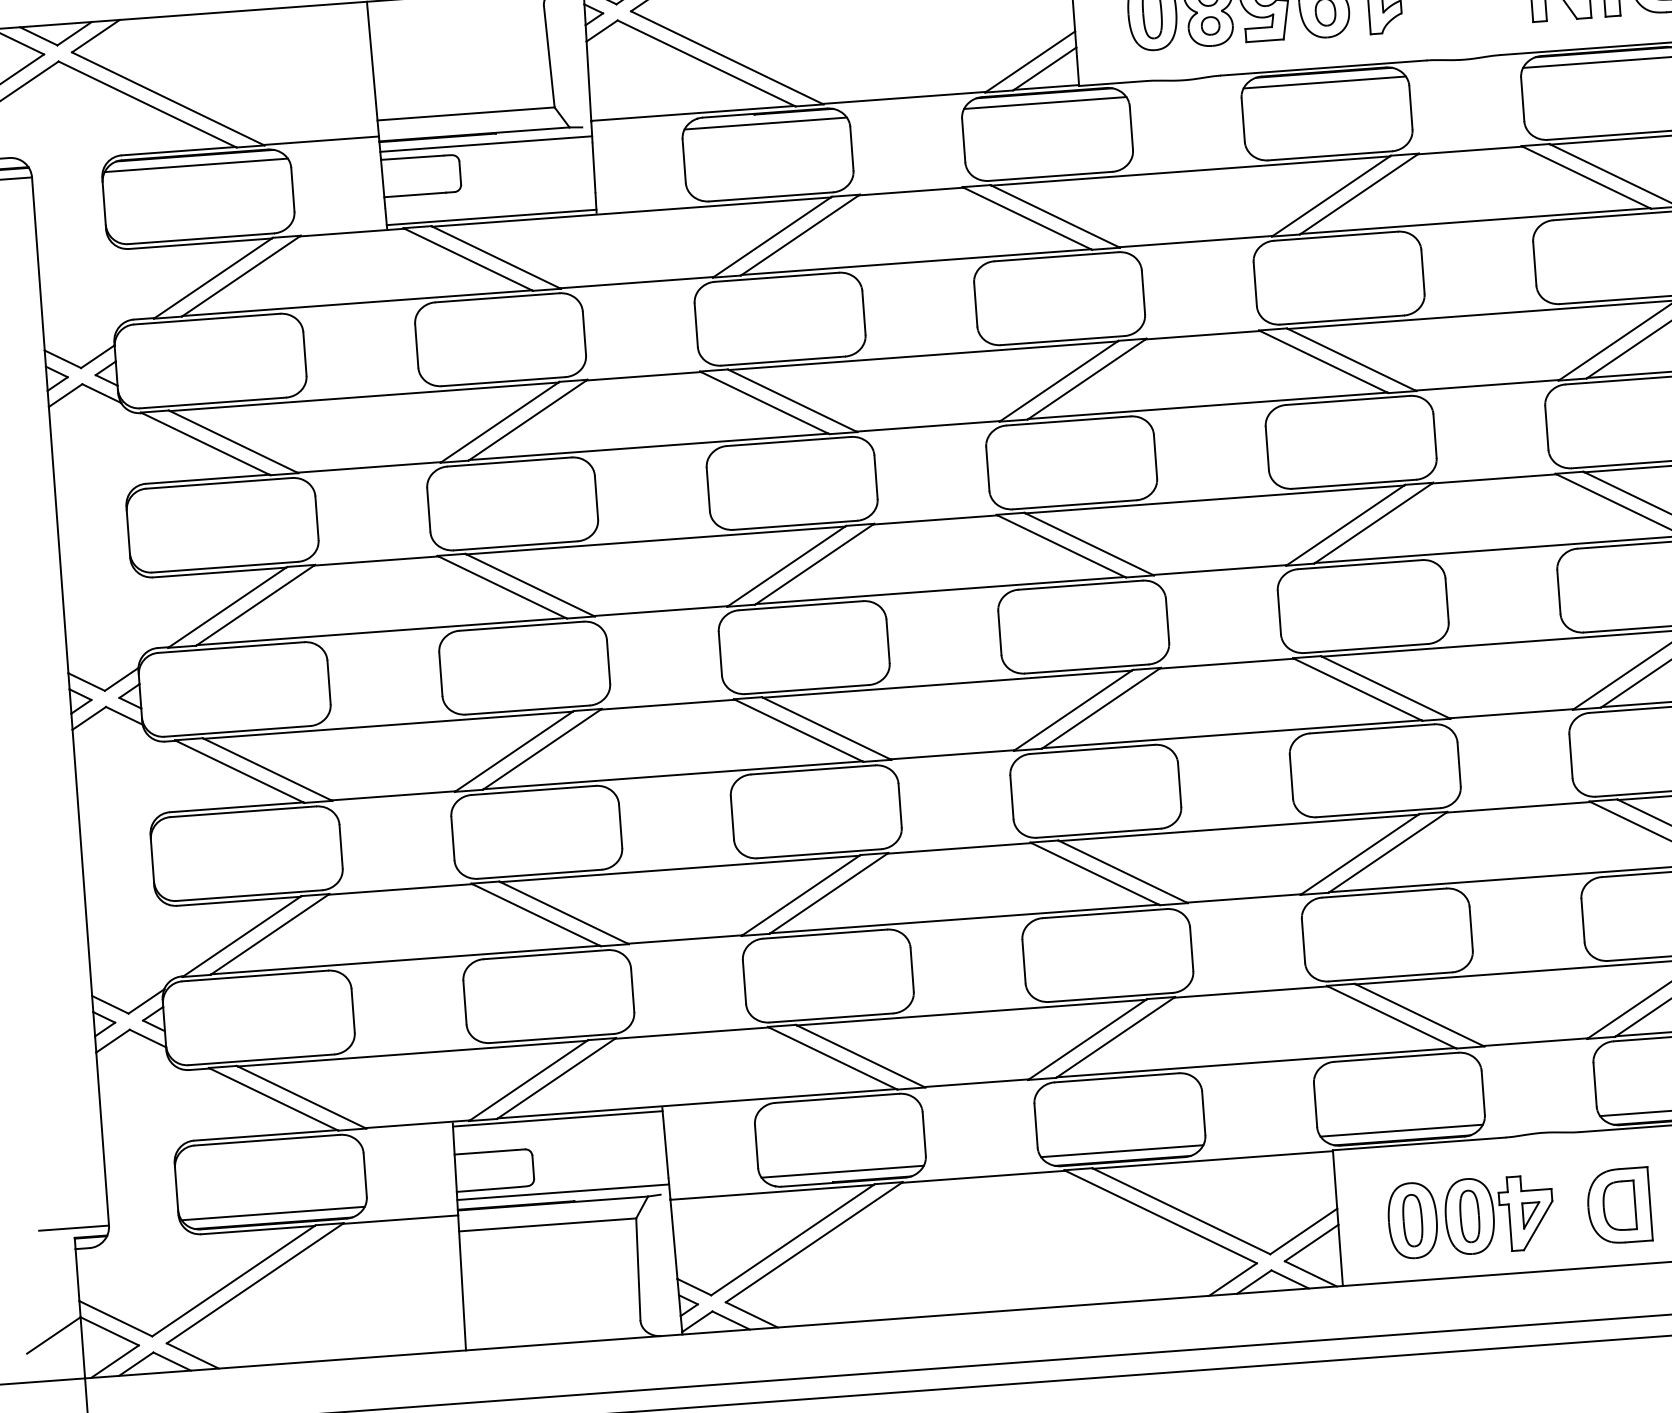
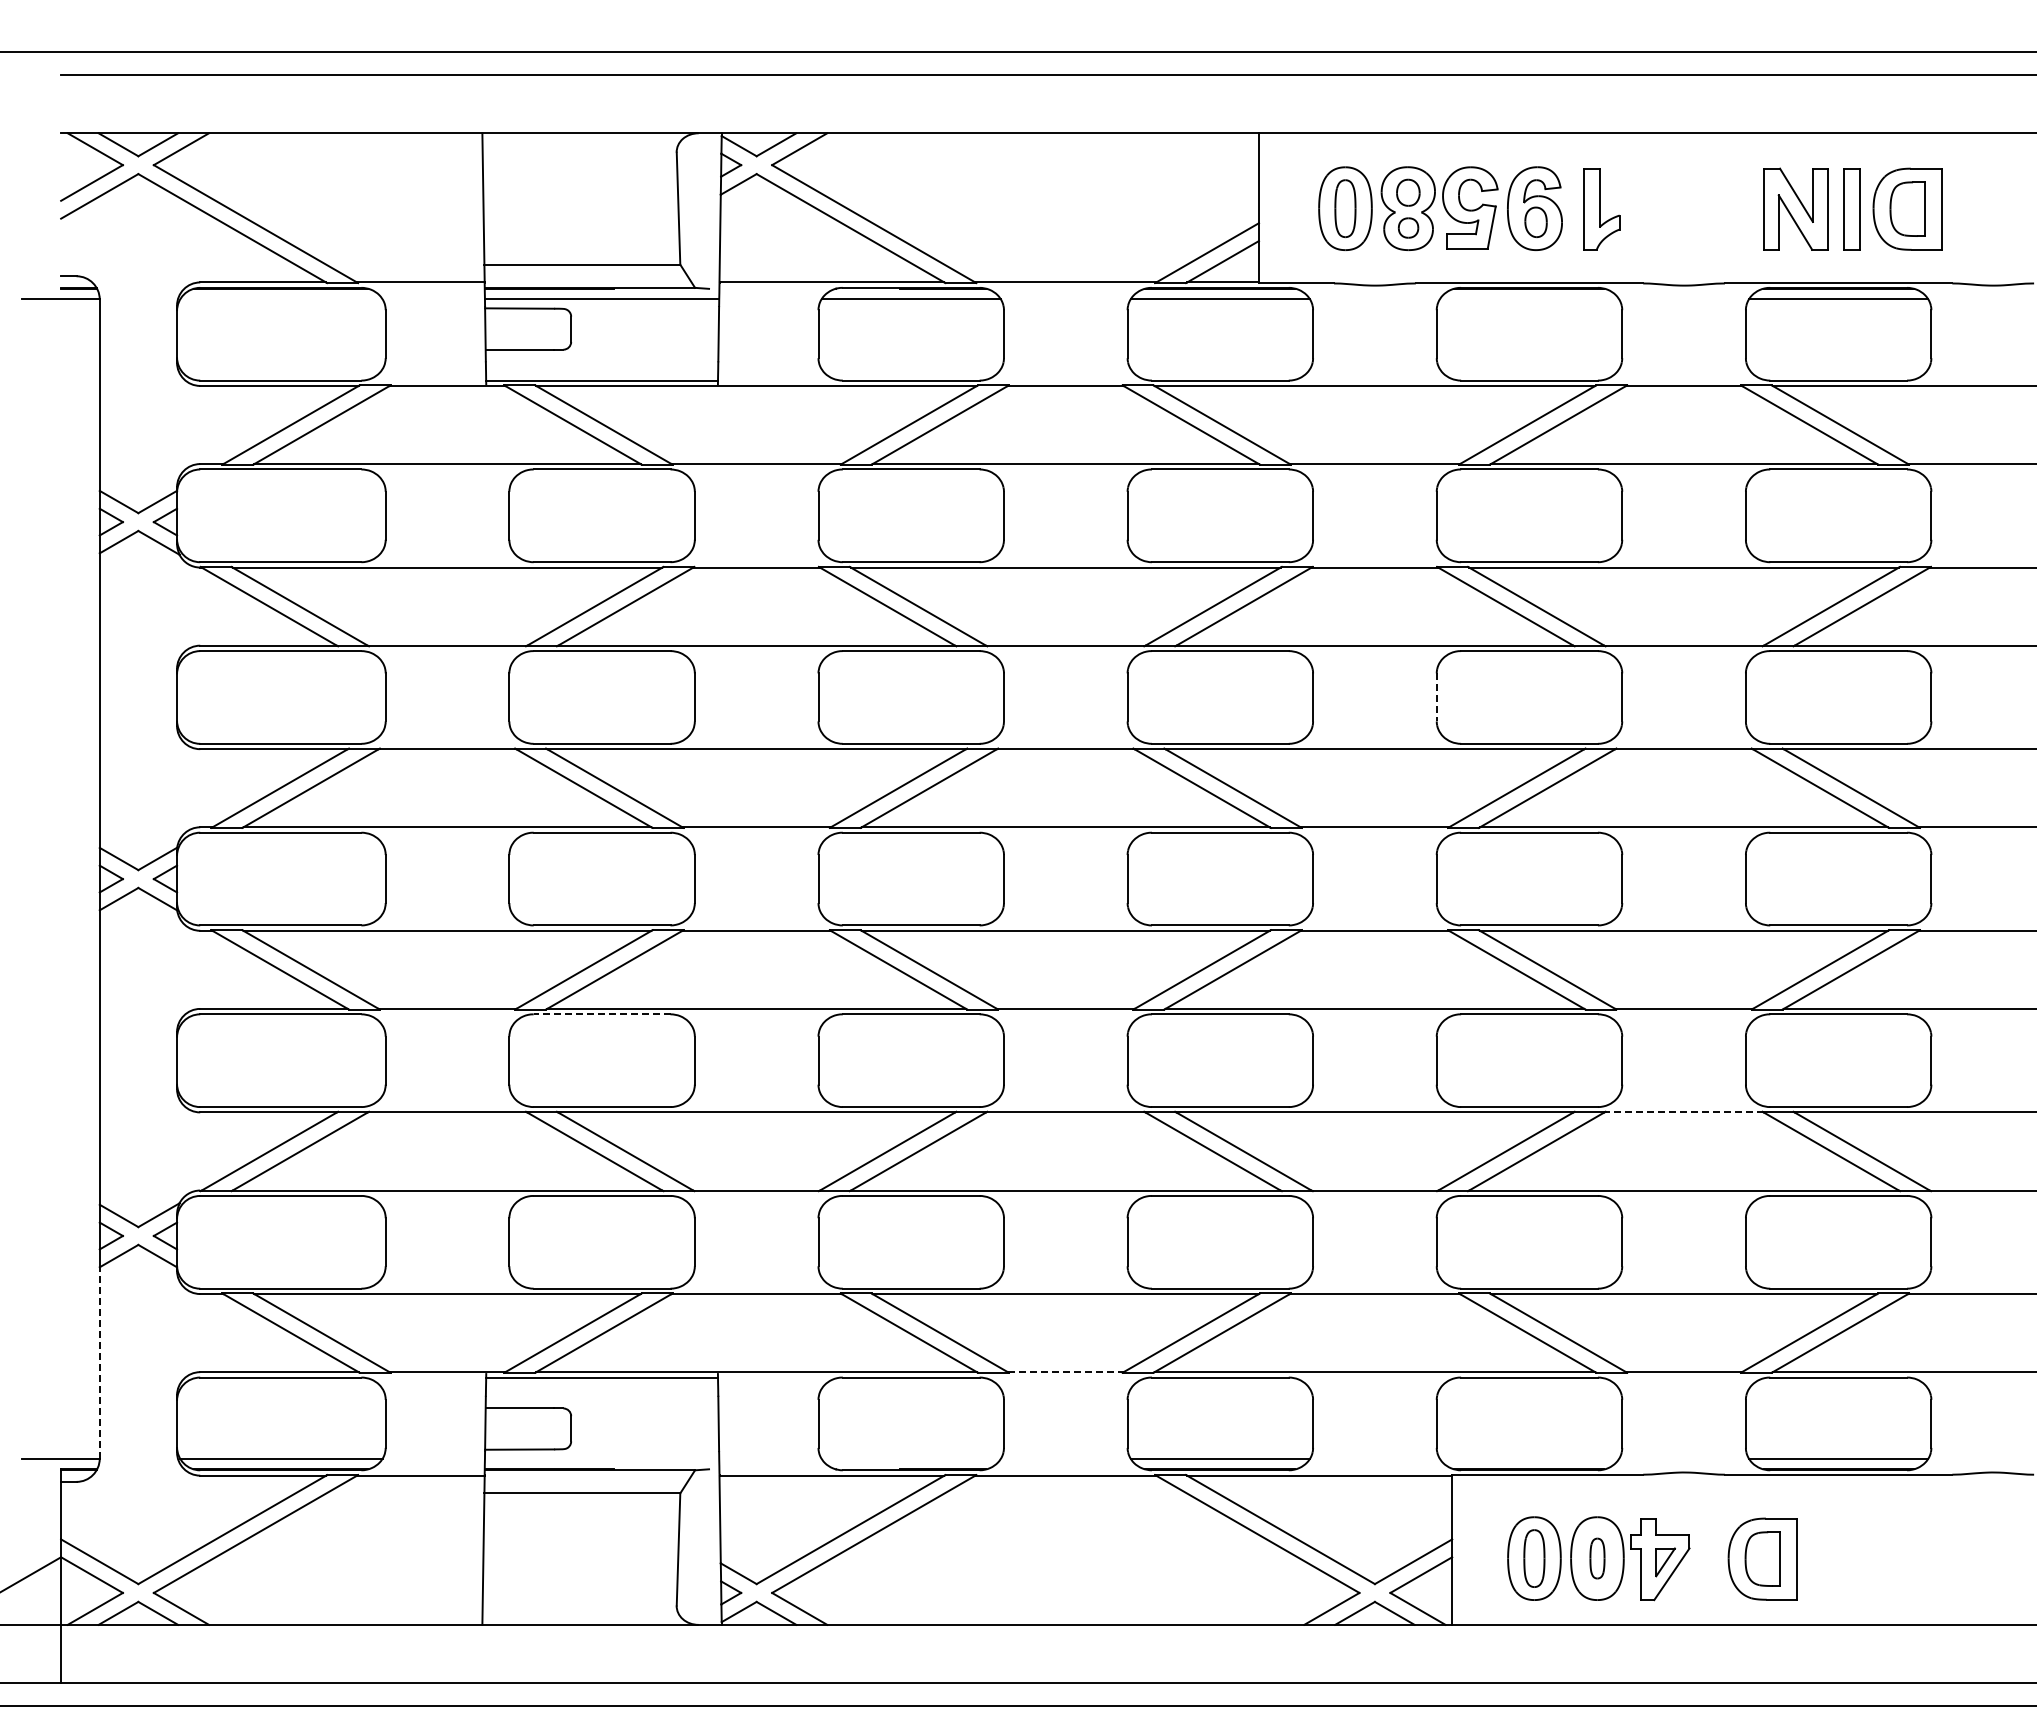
line: (1324, 82) -> (1529, 299), removed
line: (196, 165) -> (281, 299), removed
line: (1267, 448) -> (1436, 697), solid -> dashed
line: (533, 790) -> (601, 1014), solid -> dashed
line: (1518, 807) -> (1684, 1112), solid -> dashed
line: (976, 1083) -> (1065, 1372), solid -> dashed
line: (1401, 1130) -> (1529, 1458), removed
line: (102, 1139) -> (99, 1363), solid -> dashed
line: (842, 1171) -> (910, 1458), removed
line: (562, 1192) -> (601, 1458), removed
part: (1469, 1216) -> (1597, 1558), size x0.7

